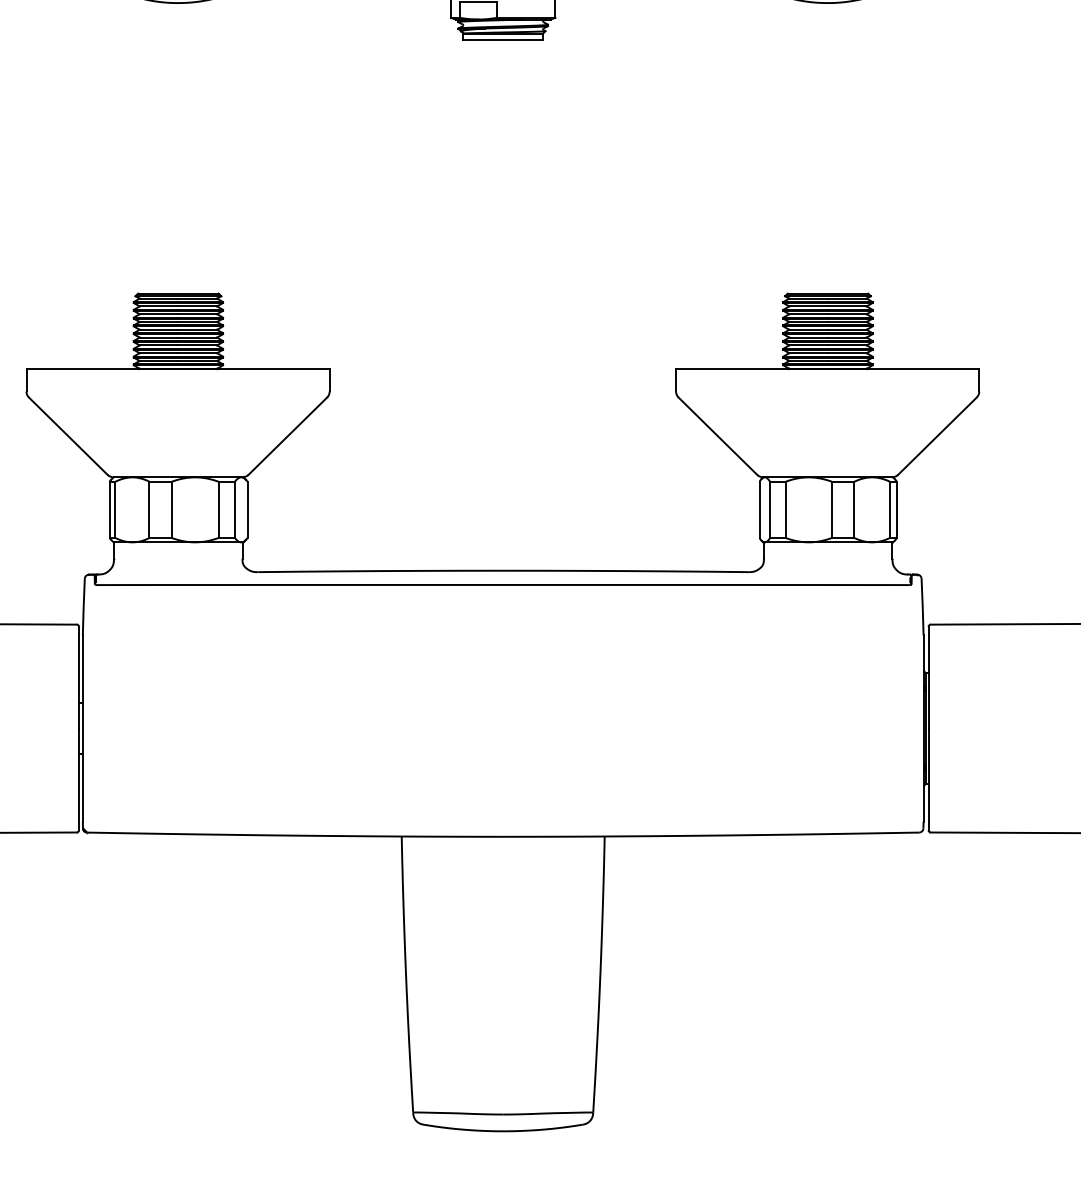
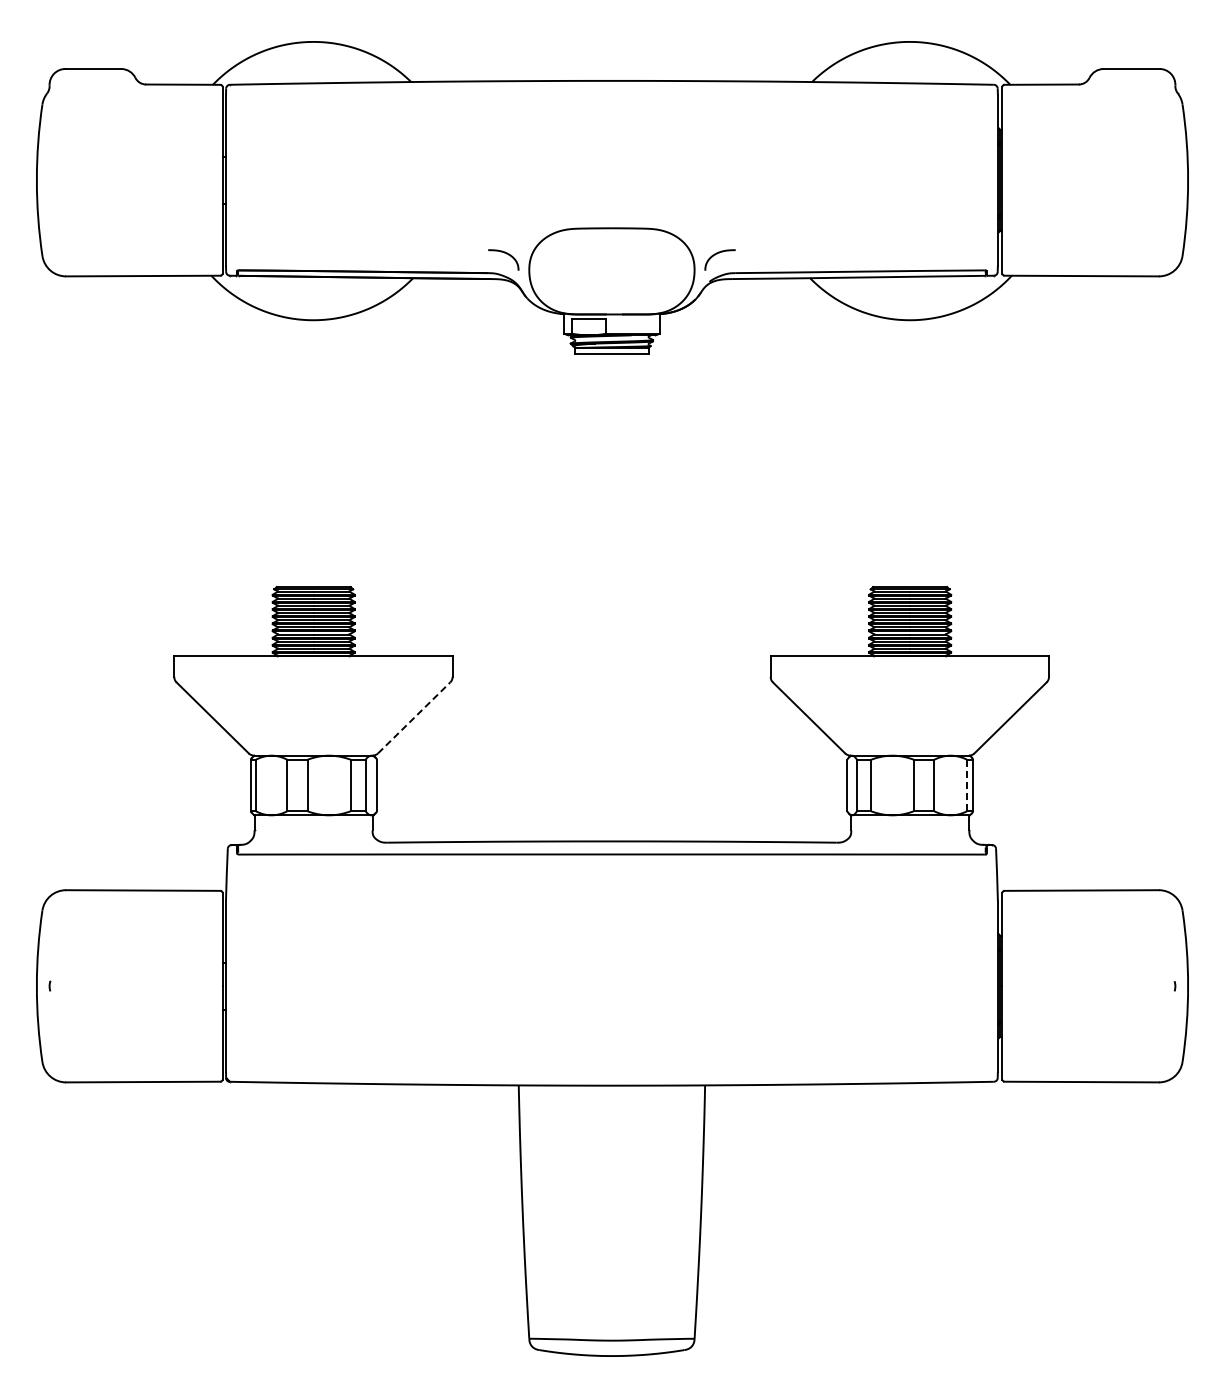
line: (288, 435) -> (414, 717), solid -> dashed
line: (889, 509) -> (966, 785), solid -> dashed

